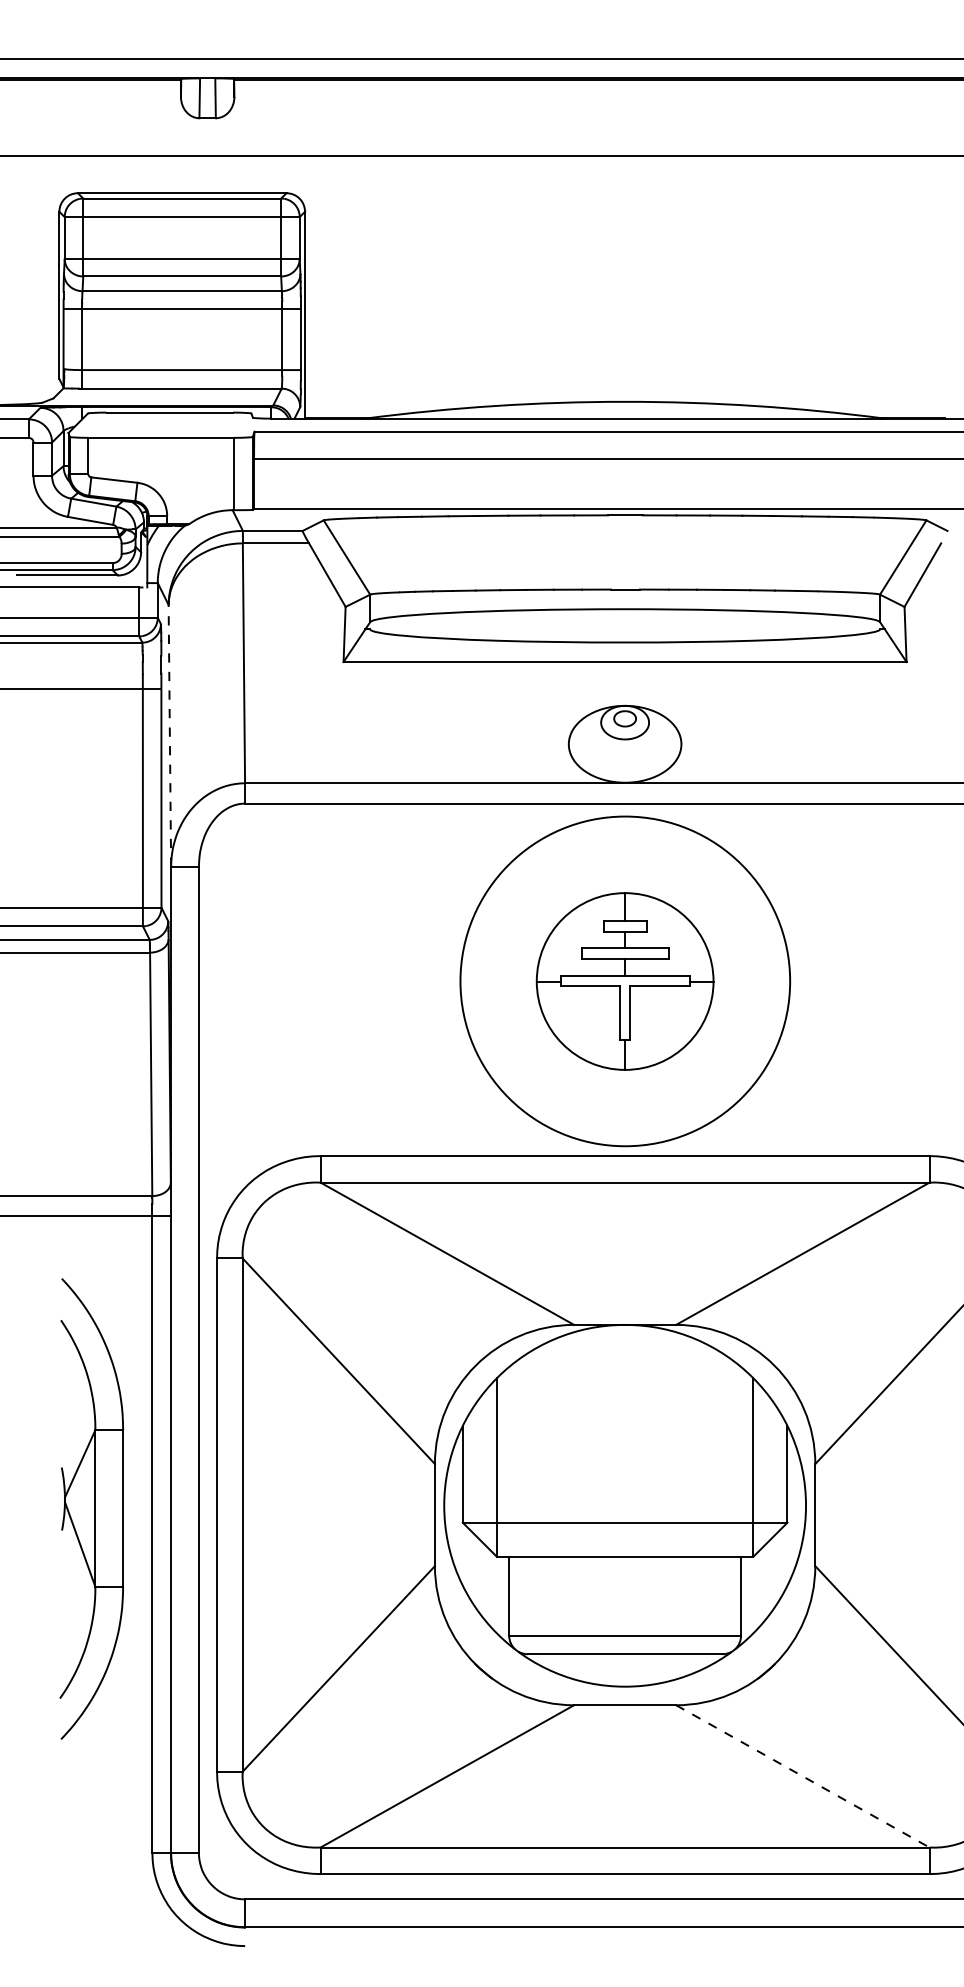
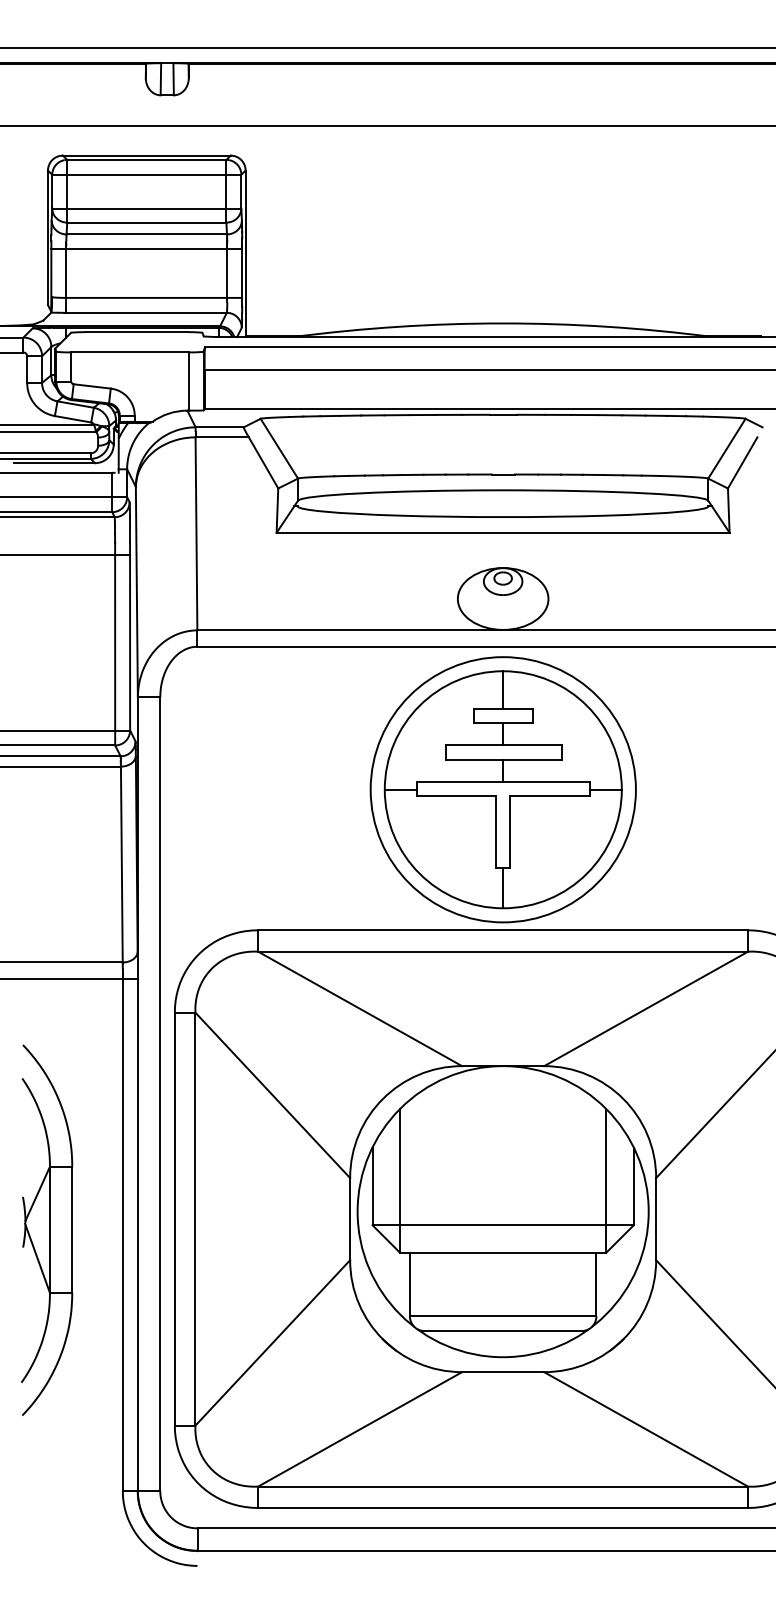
line: (169, 734) -> (136, 591), dashed -> solid
part: (624, 981) -> (502, 789), size x1.67
part: (92, 1508) -> (47, 1229), moved
line: (803, 1776) -> (646, 1429), dashed -> solid

